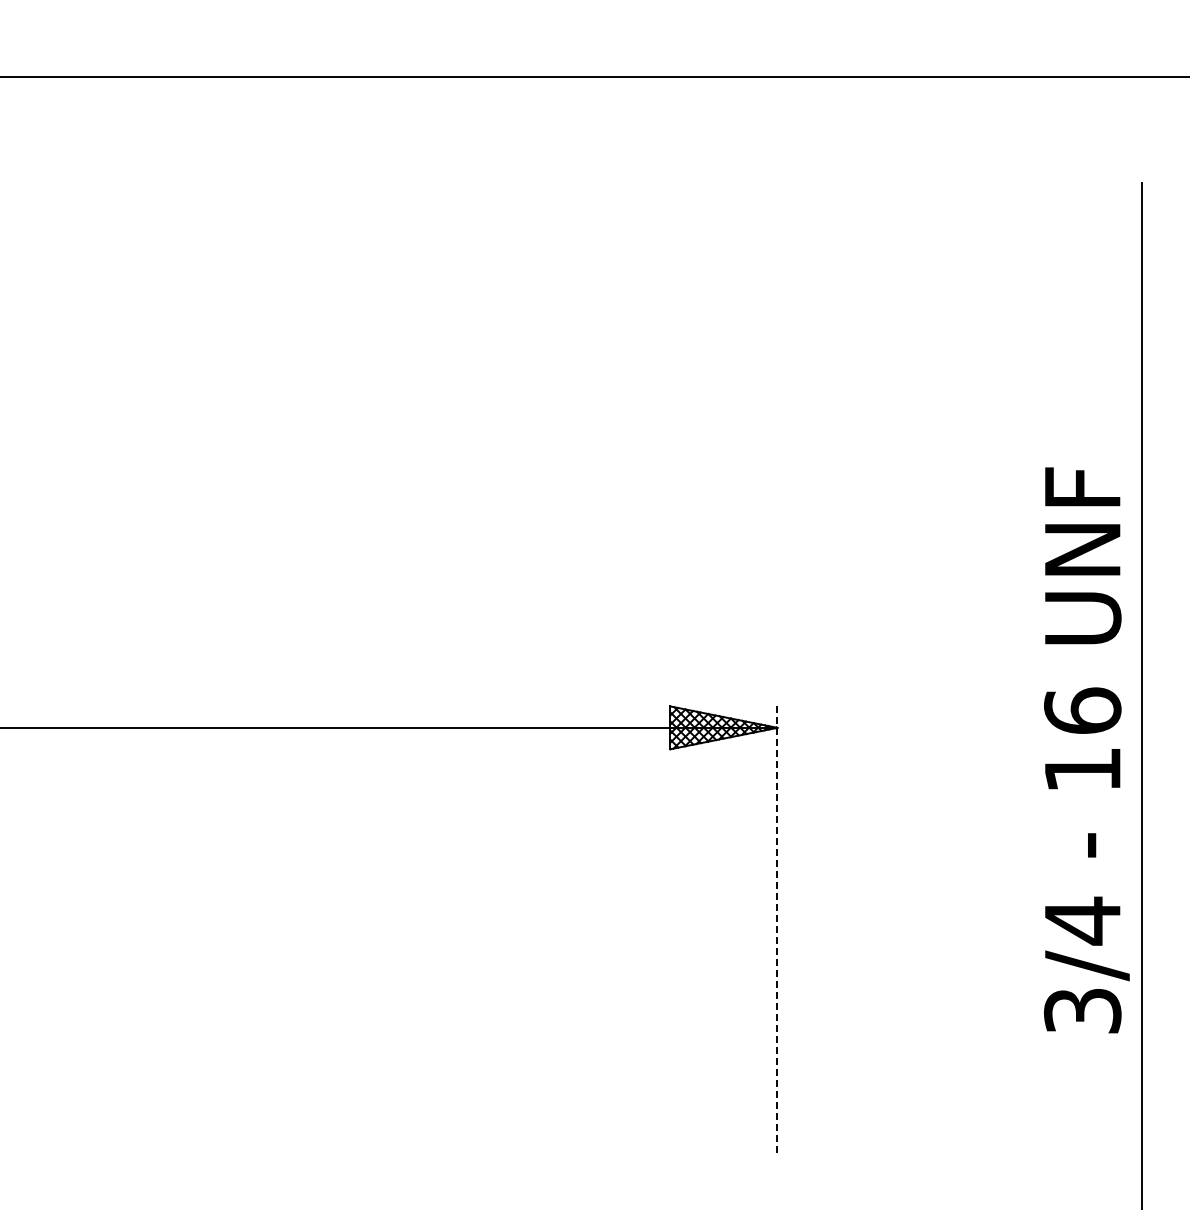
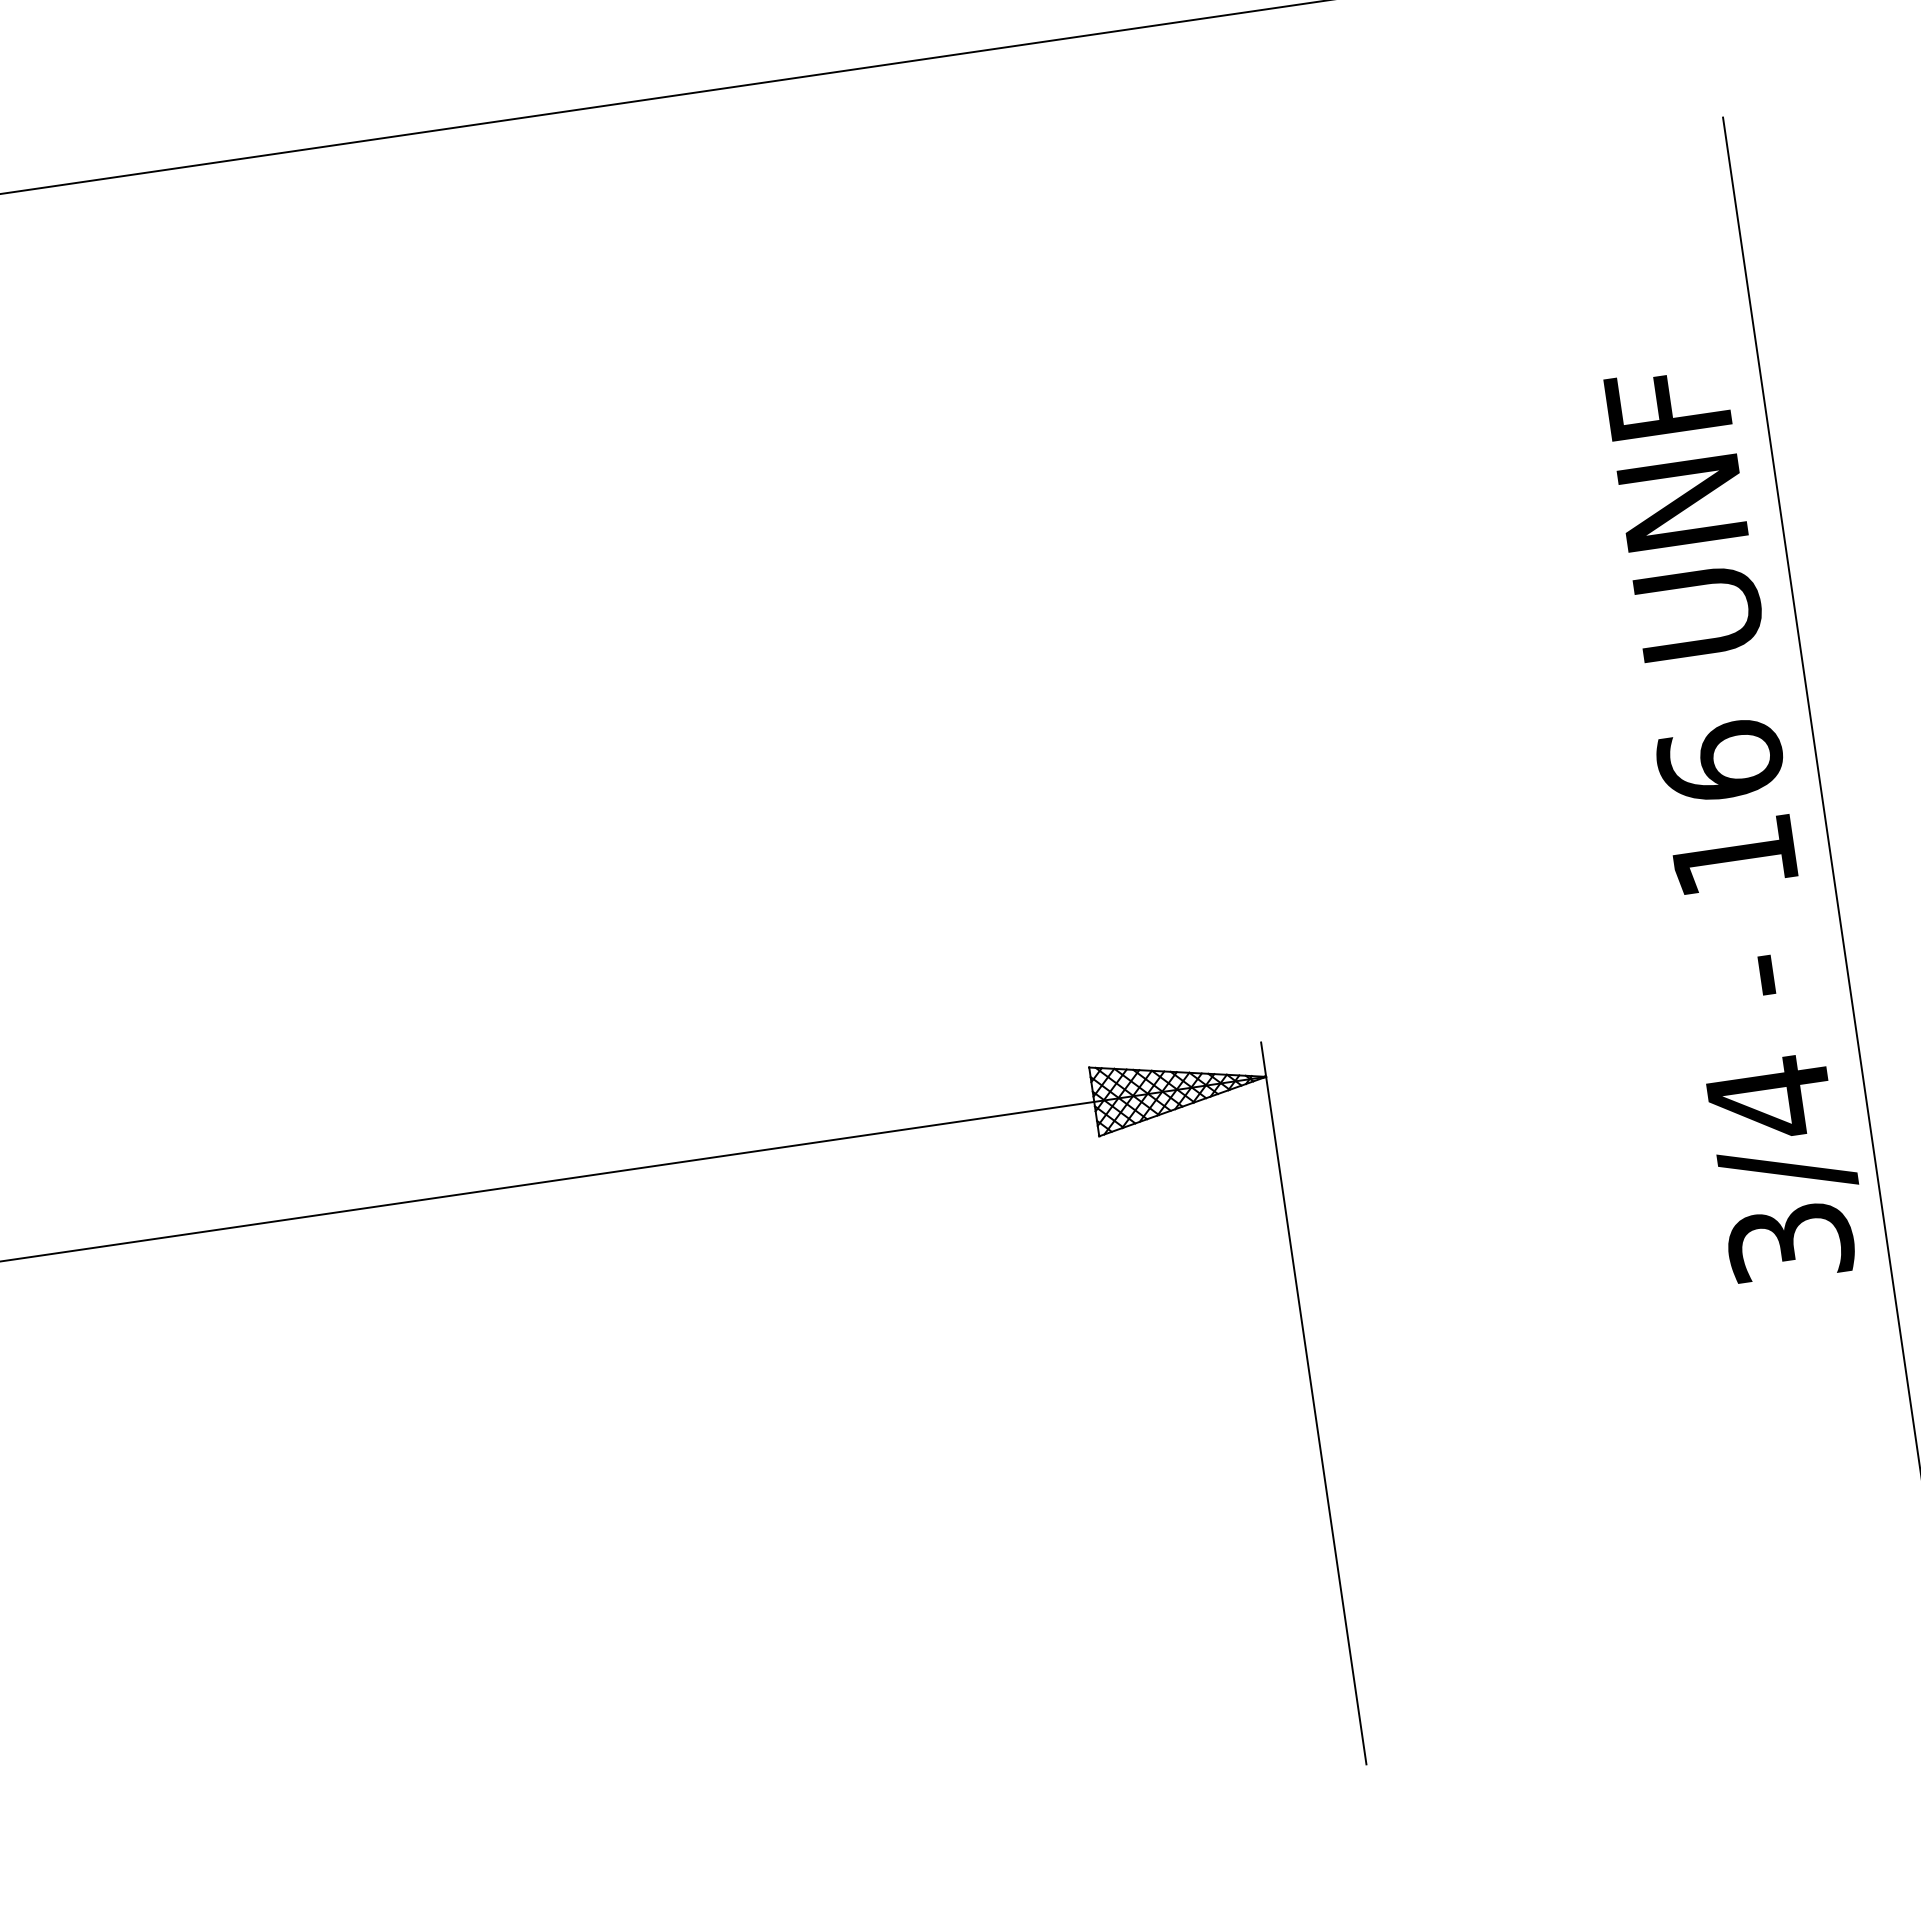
text: (1086, 750) -> (1735, 824), moved
line: (777, 931) -> (1313, 1403), dashed -> solid

